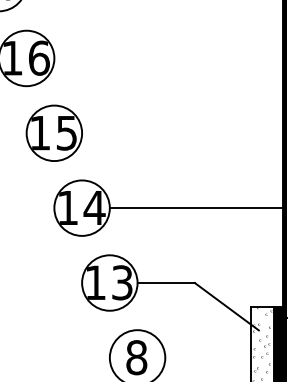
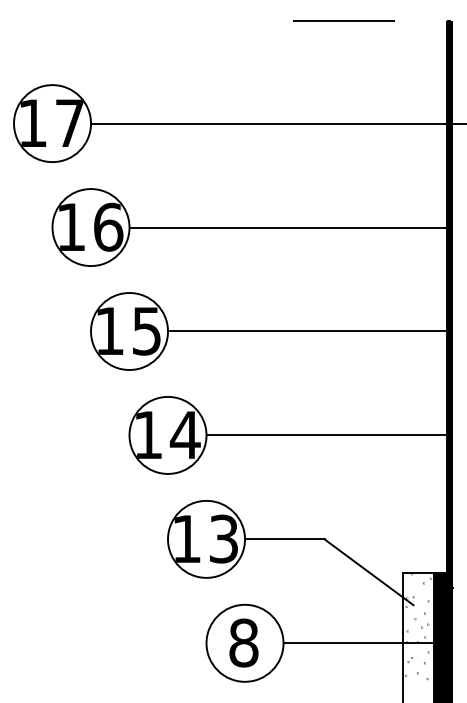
line: (168, 58) -> (288, 227), added
line: (183, 133) -> (308, 331), added
line: (222, 358) -> (362, 643), added

